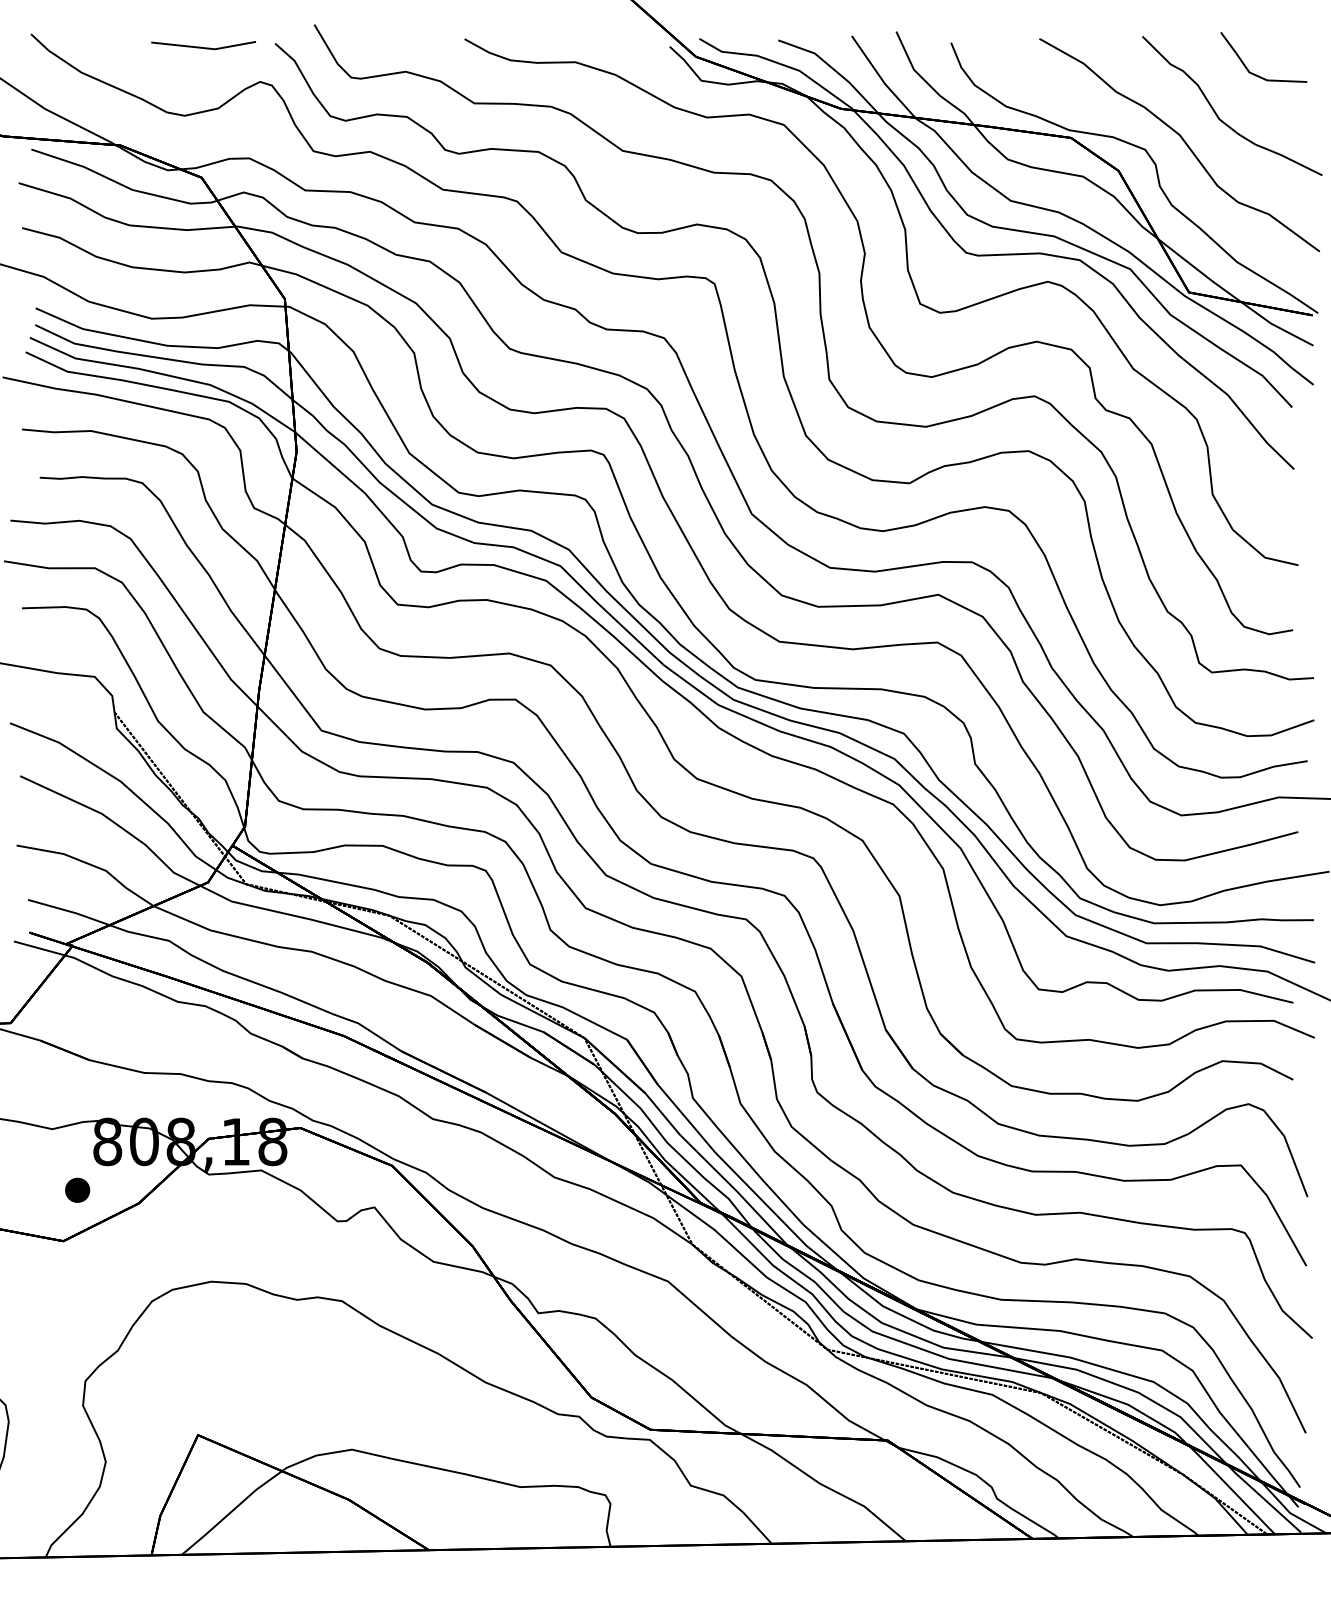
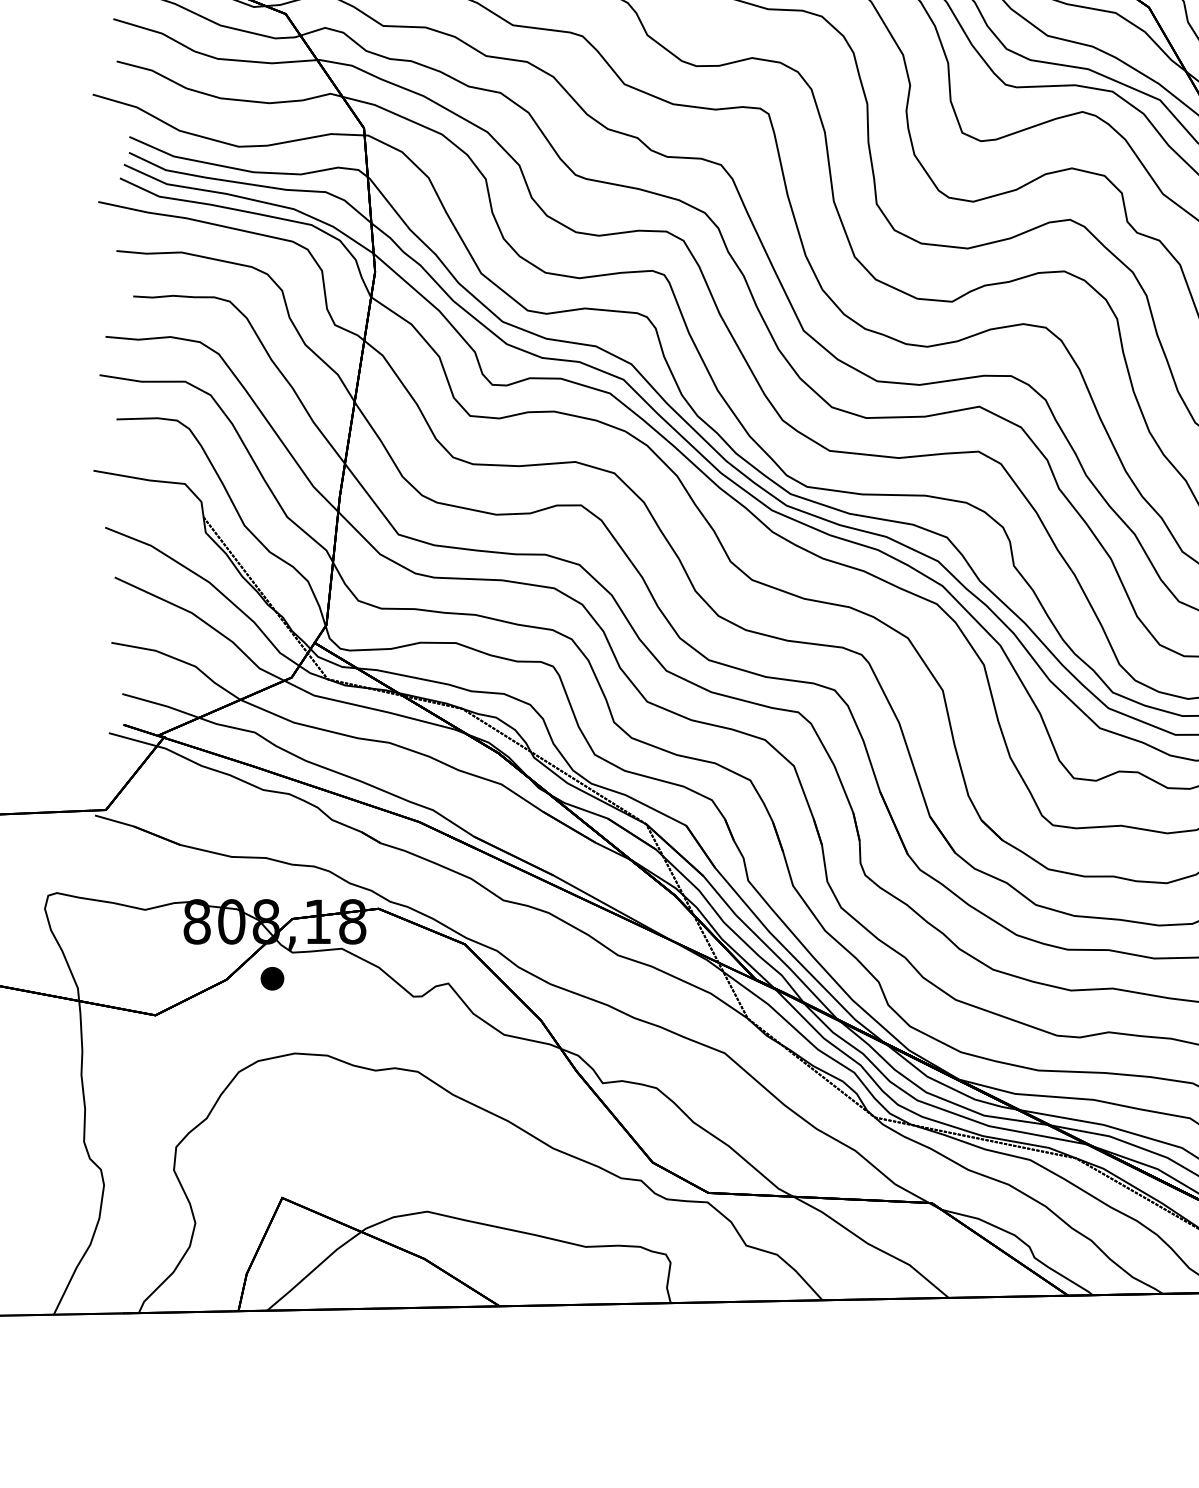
part: (77, 1189) -> (272, 977), moved

